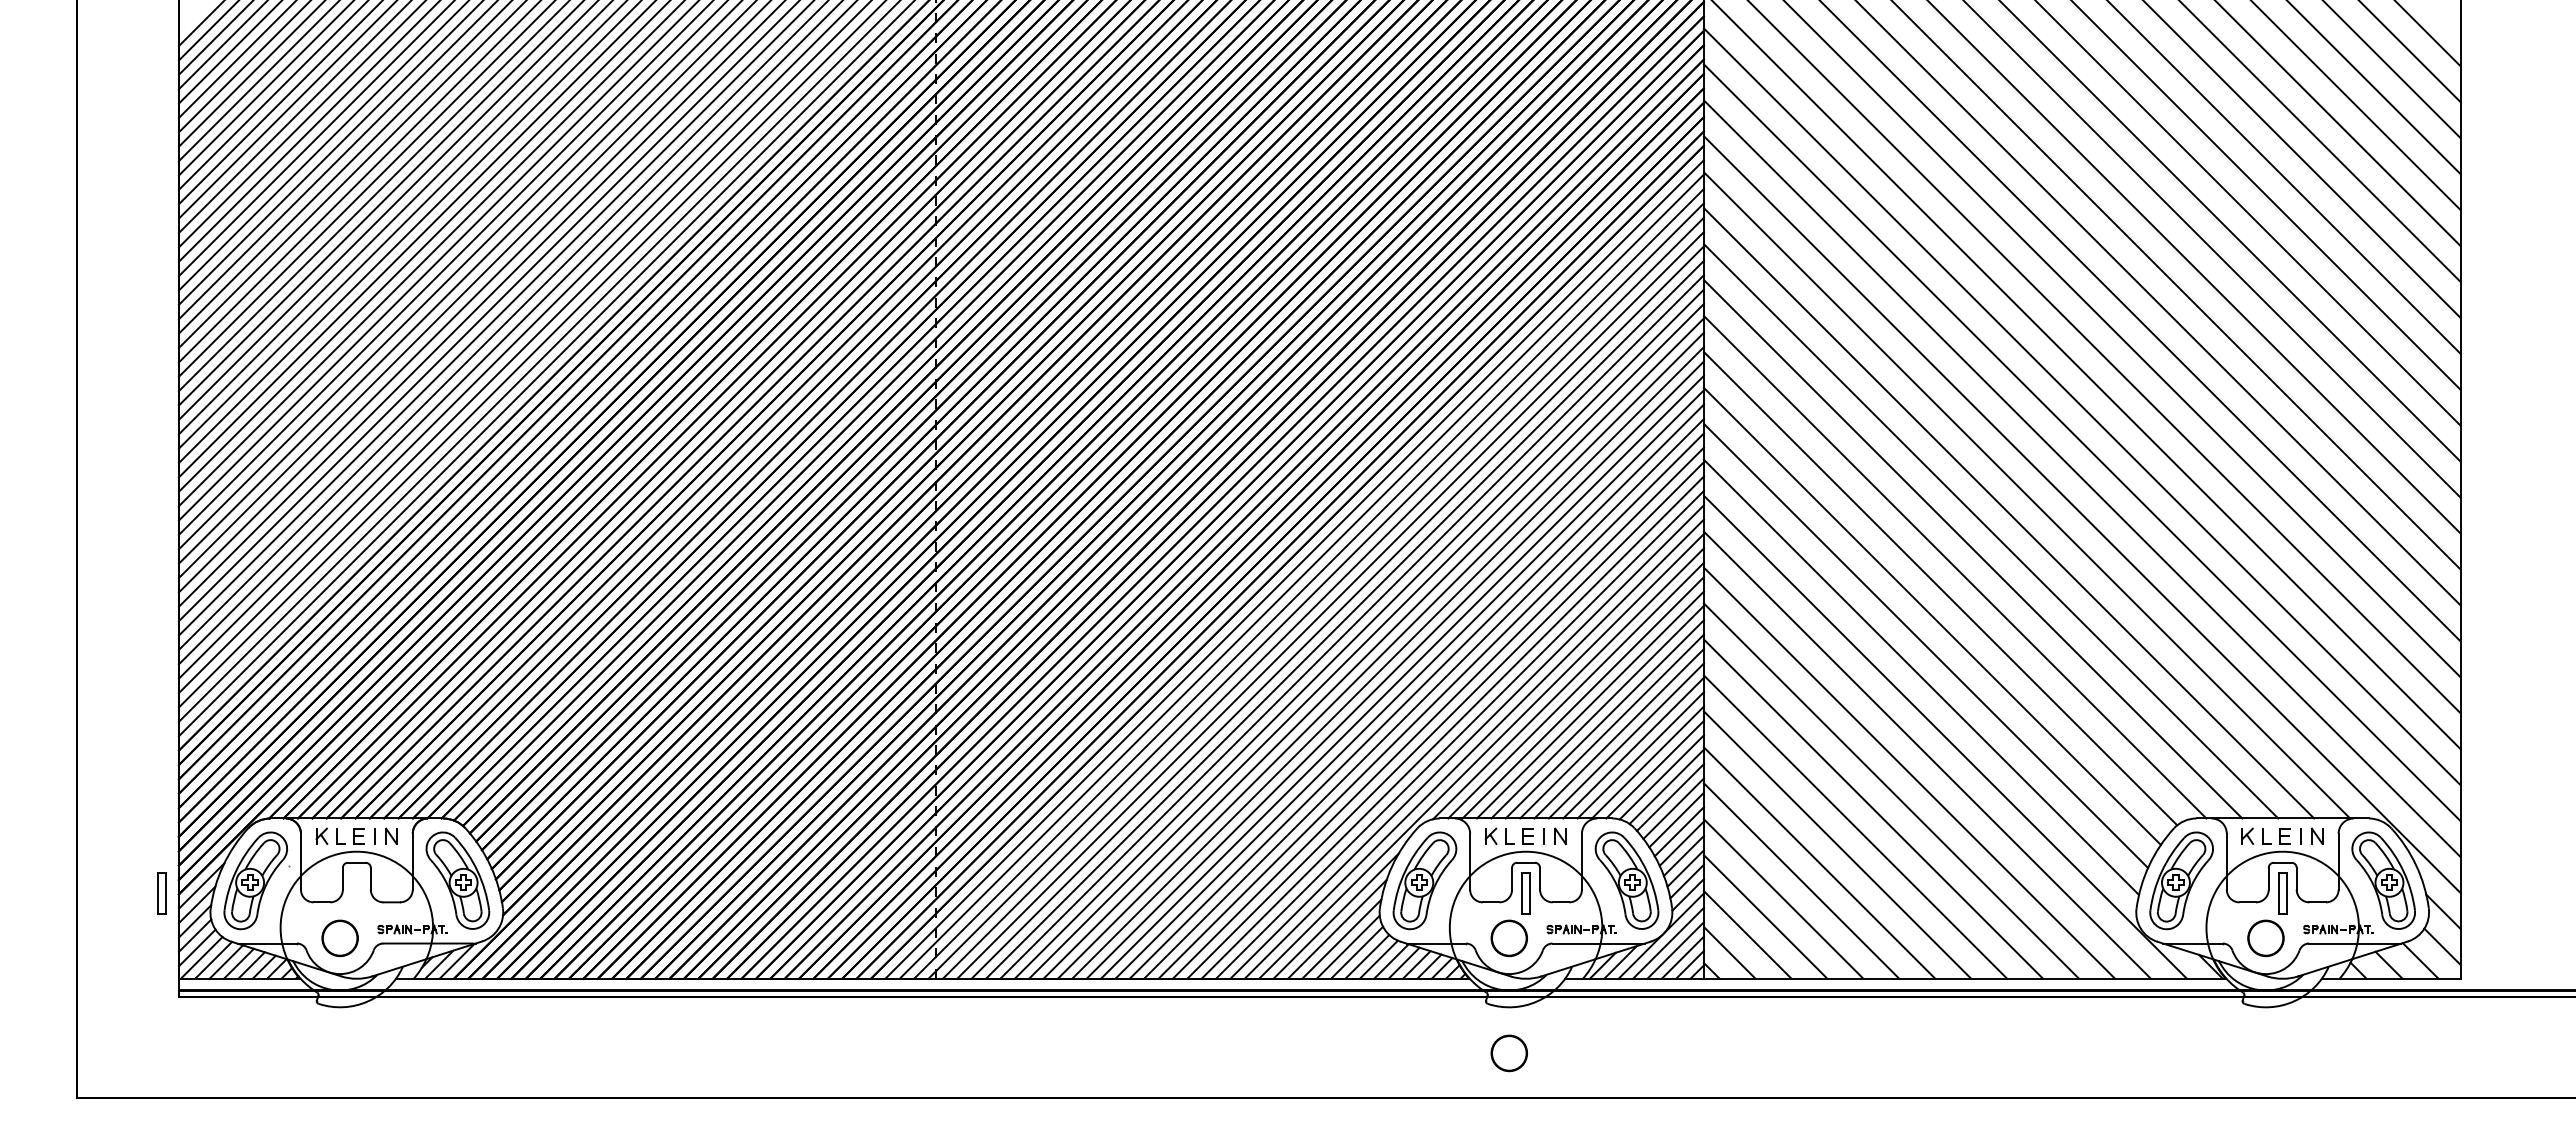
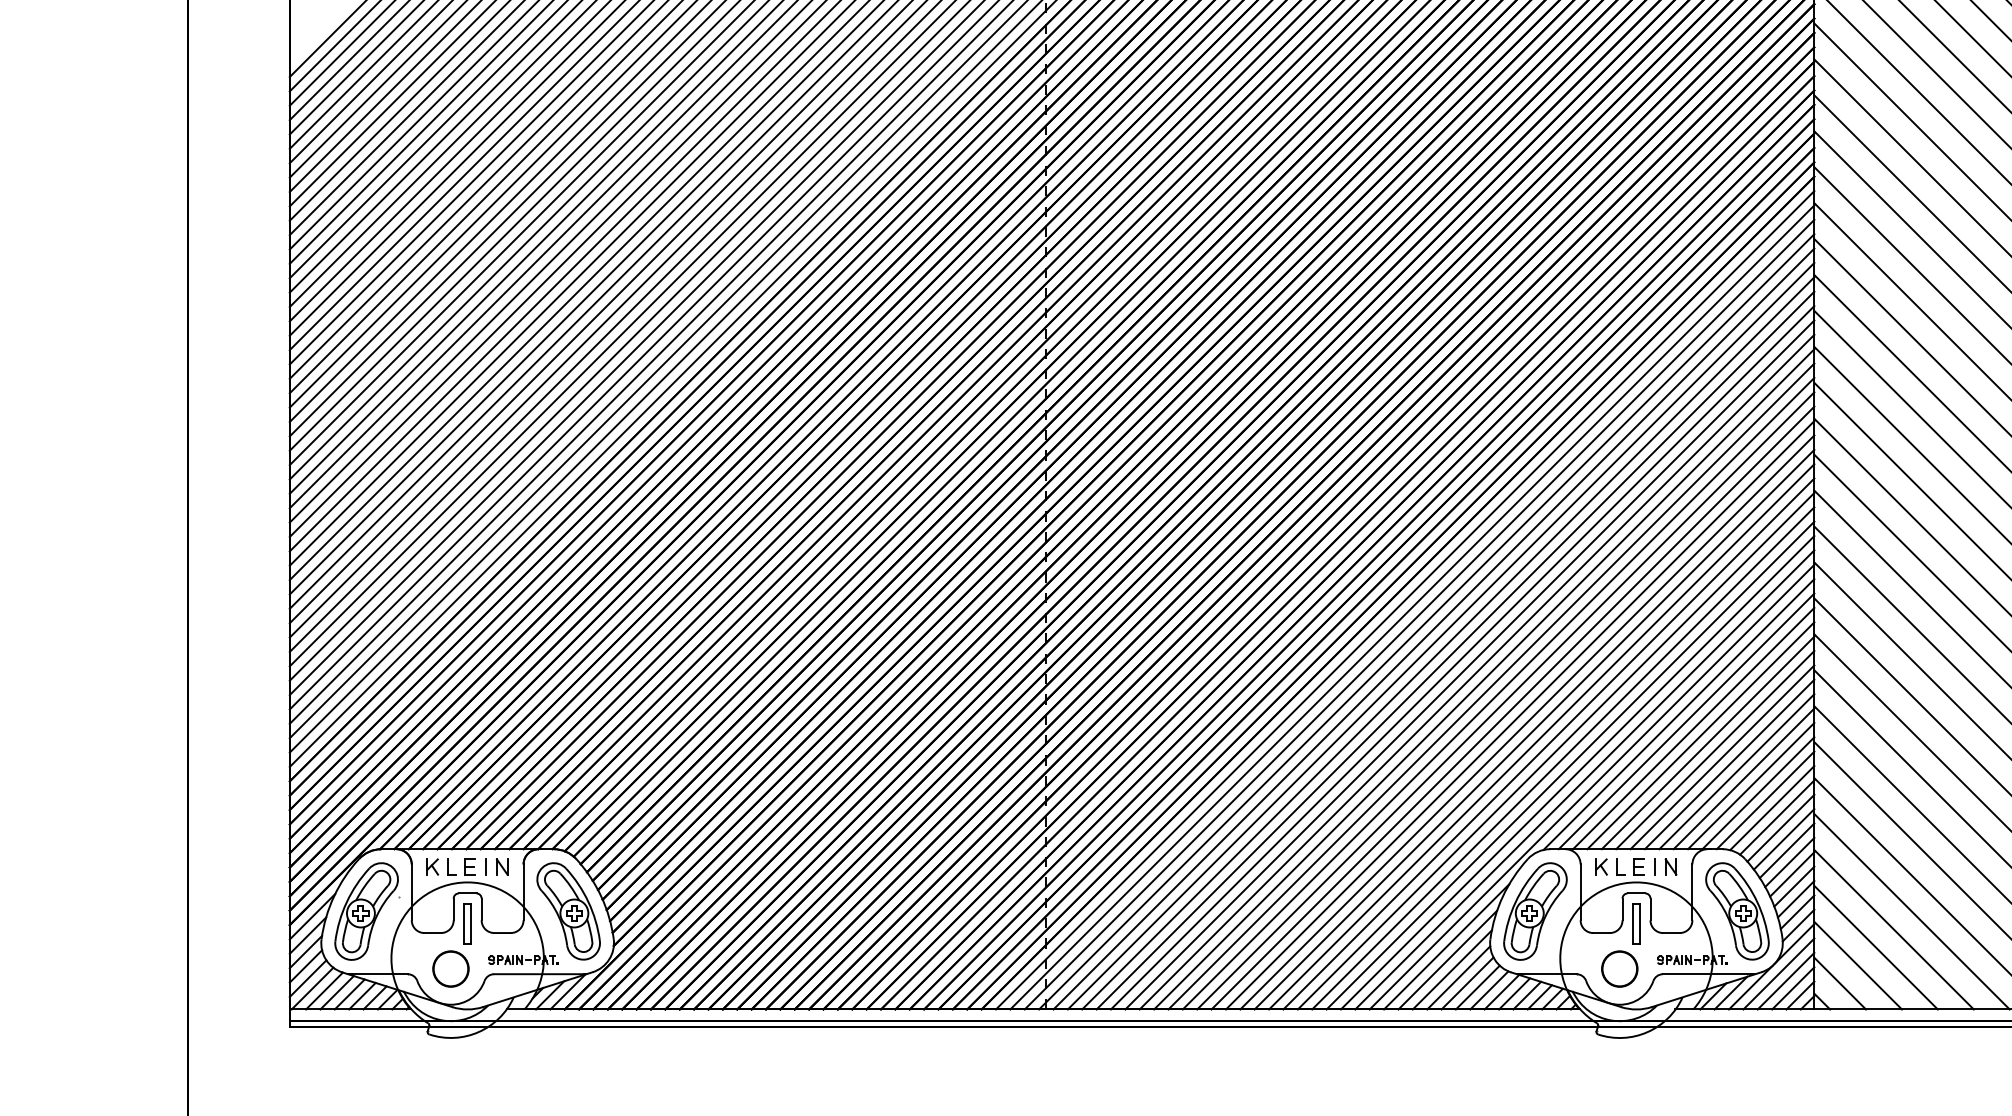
part: (161, 893) -> (467, 924), moved
part: (1508, 1053) -> (1618, 1084), removed

